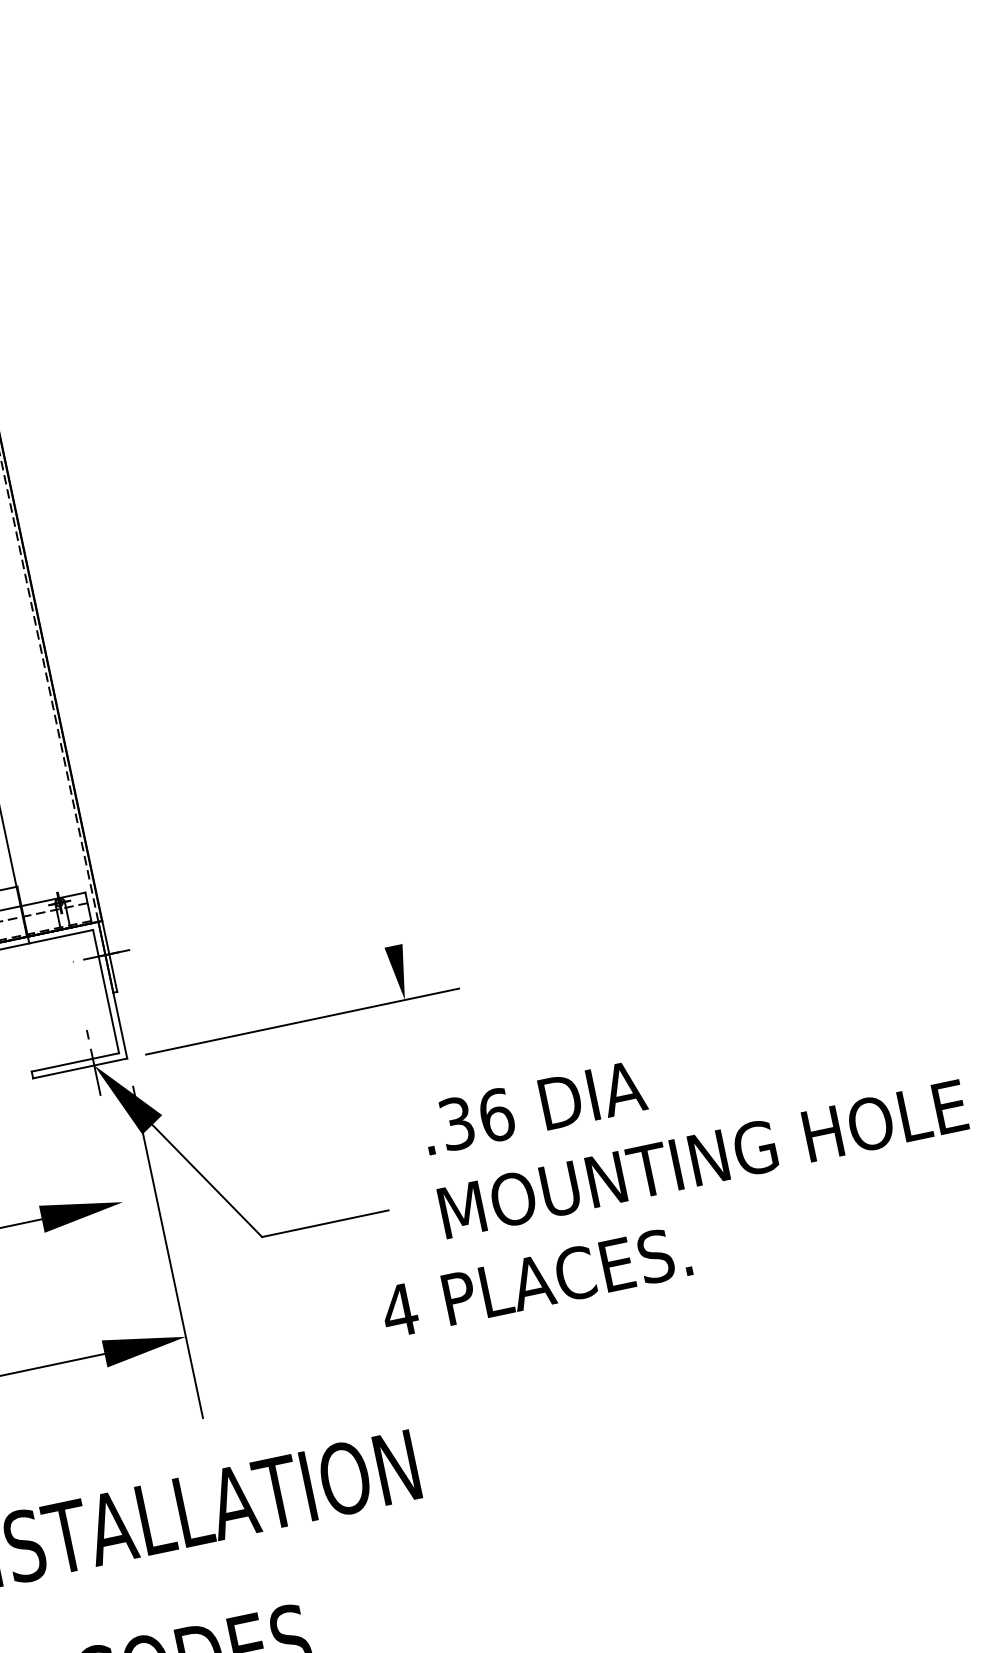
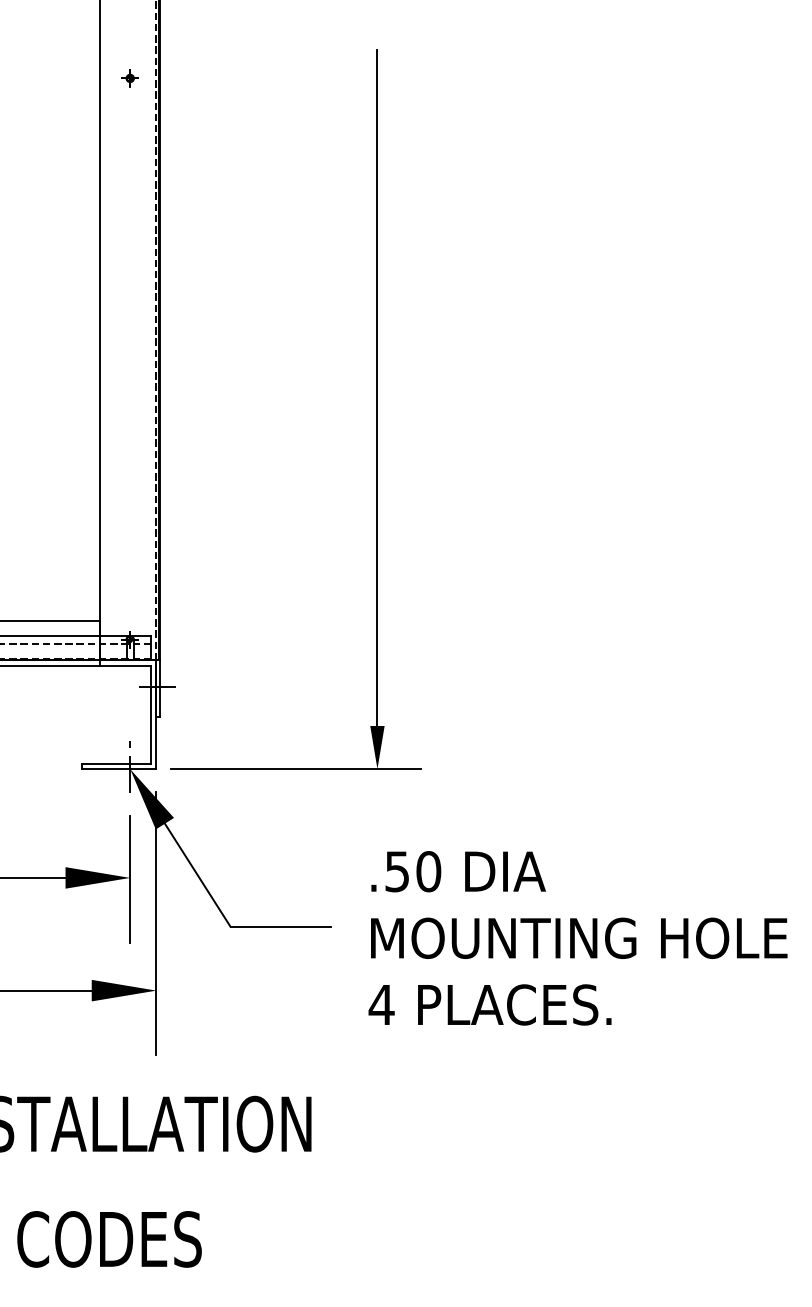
line: (303, 520) -> (377, 387), added
text: (477, 1119) -> (413, 871), .36 -> .50
line: (123, 1202) -> (130, 878), added
text: (535, 1281) -> (489, 1004), moved

